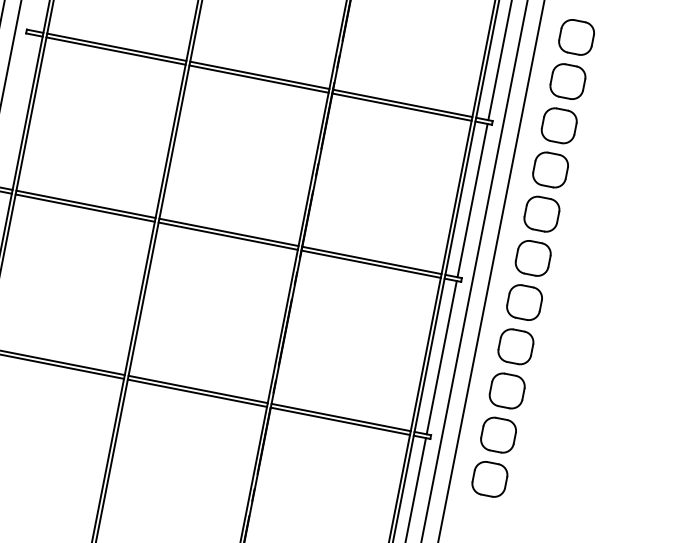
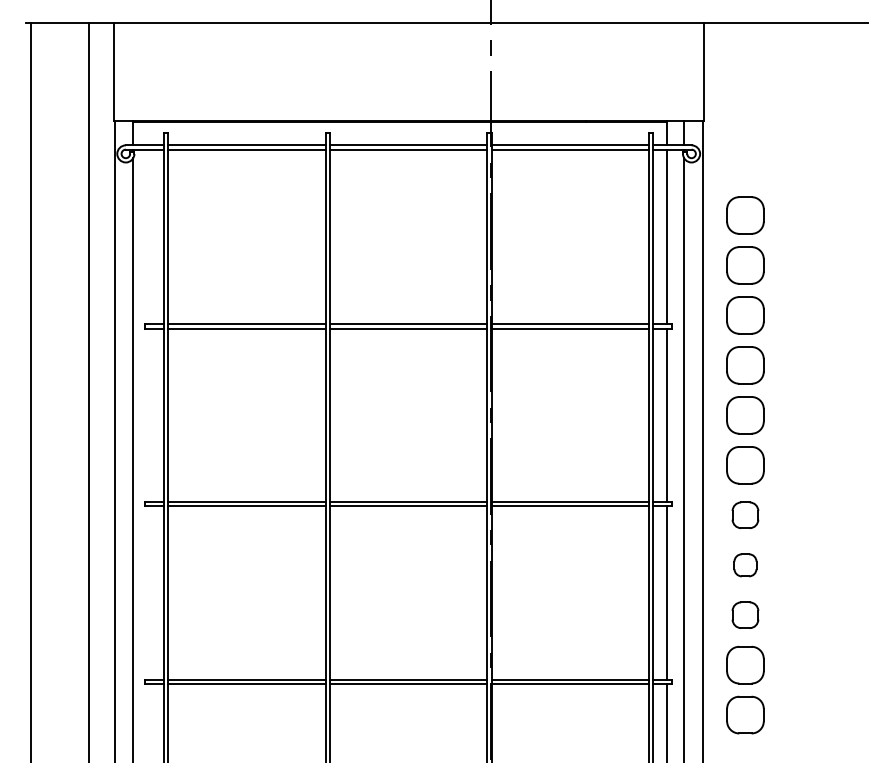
part: (524, 302) -> (745, 515), size x0.7
part: (515, 347) -> (745, 565), size x0.6
part: (507, 391) -> (745, 615), size x0.7

